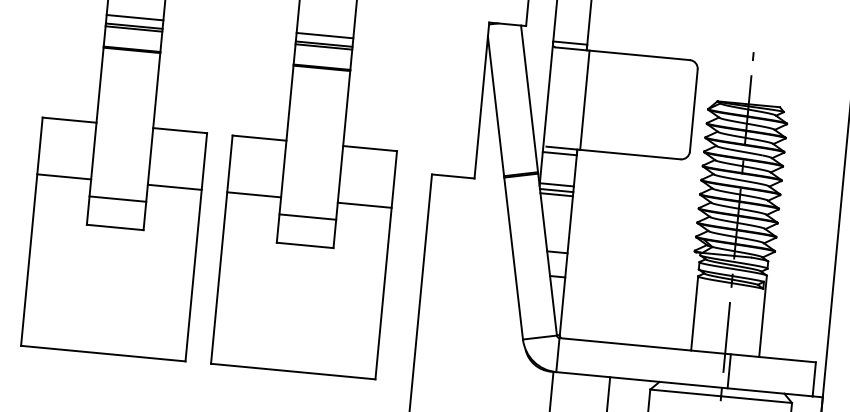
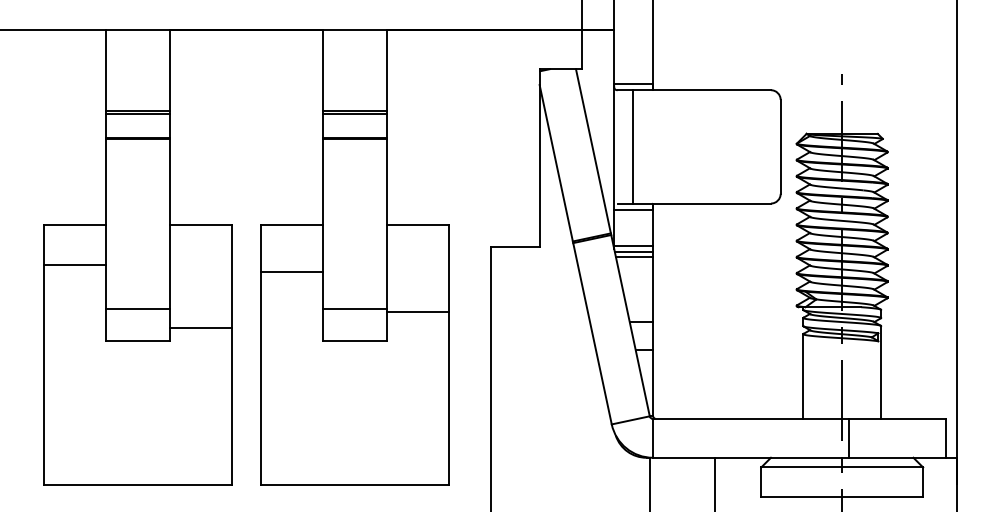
line: (134, 17) -> (137, 101), removed
line: (324, 35) -> (354, 101), removed
line: (585, 99) -> (633, 146), moved
line: (63, 176) -> (74, 265), moved
line: (175, 187) -> (201, 328), moved
line: (253, 194) -> (291, 272), moved
line: (364, 205) -> (417, 312), moved

